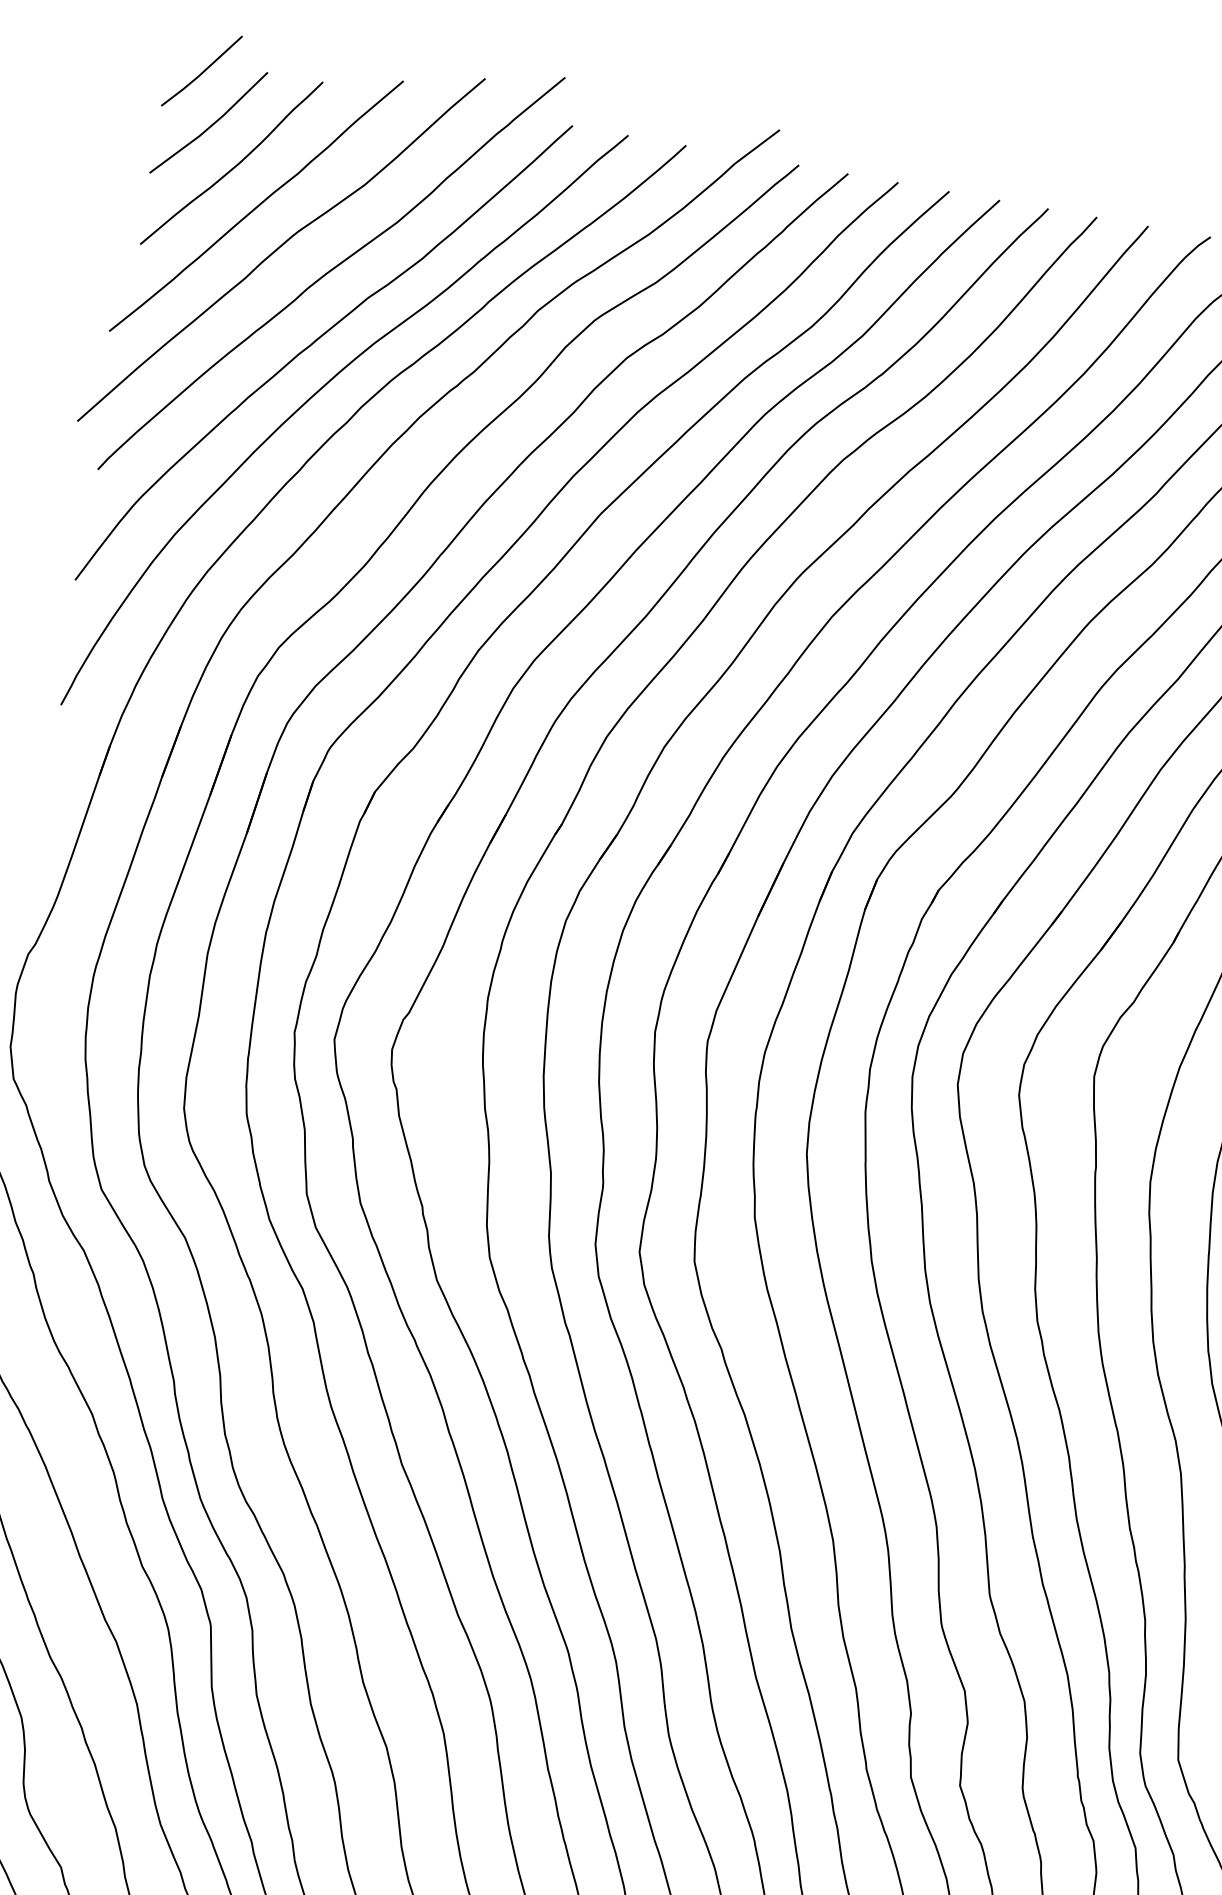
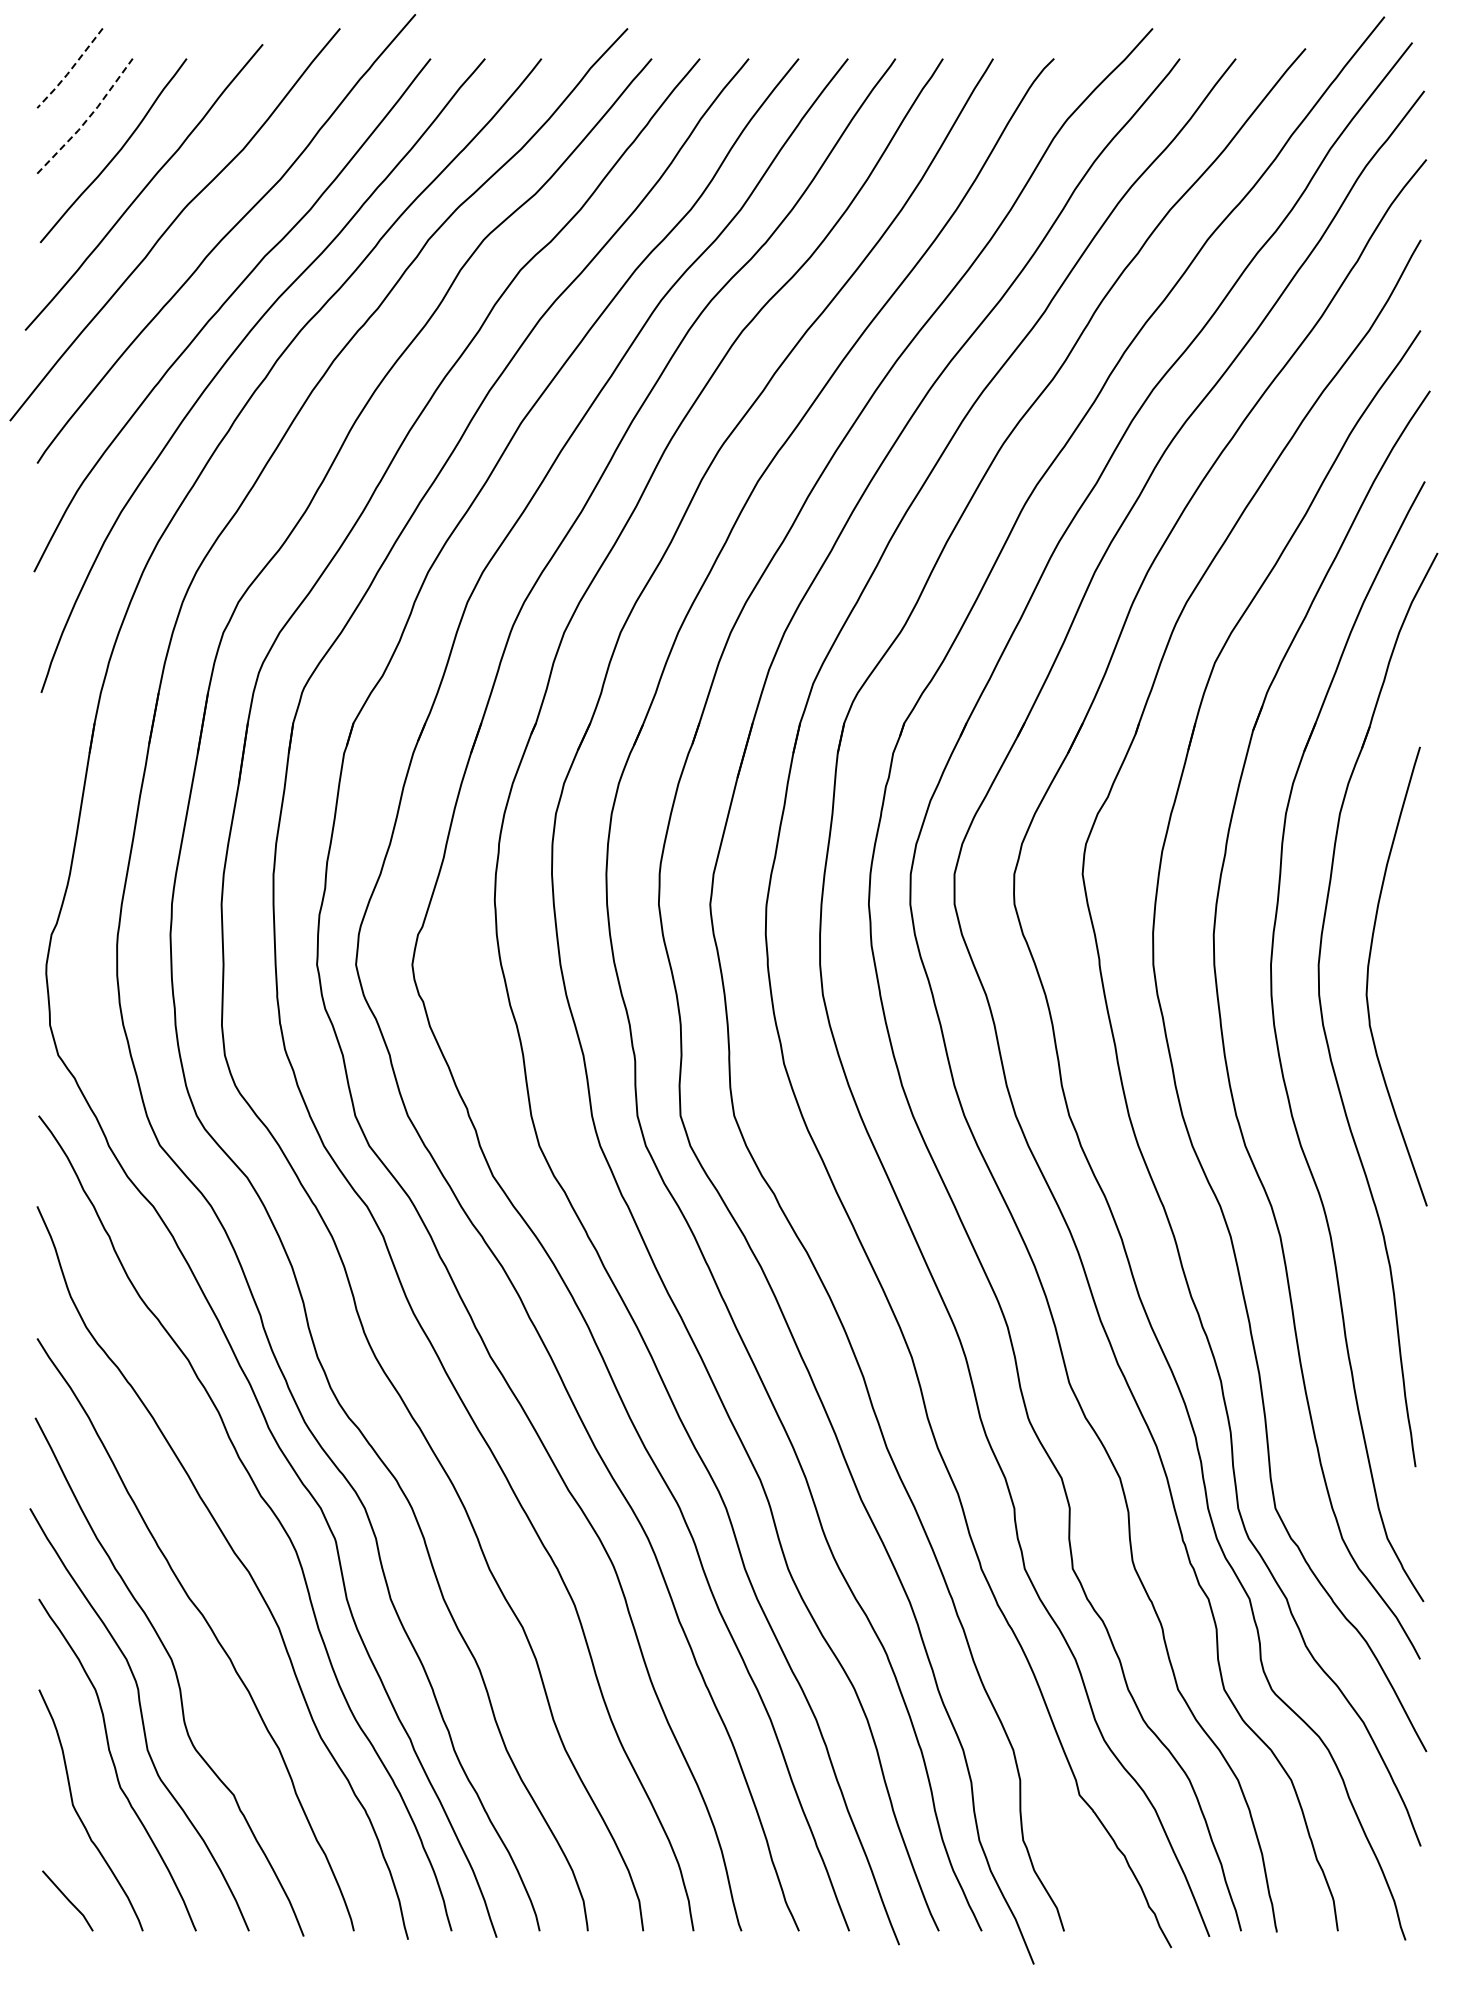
line: (200, 74) -> (69, 71), solid -> dashed
line: (211, 125) -> (88, 118), solid -> dashed

